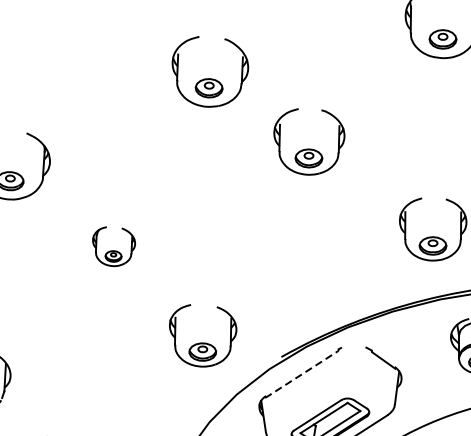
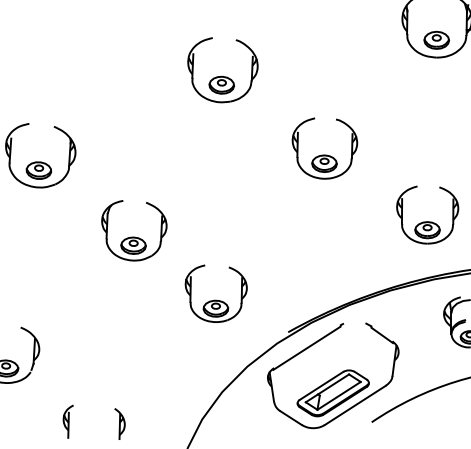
part: (308, 141) -> (324, 148), moved
part: (114, 246) -> (134, 230), size x1.67
part: (202, 335) -> (215, 293), moved
line: (301, 374) -> (306, 348), dashed -> solid

